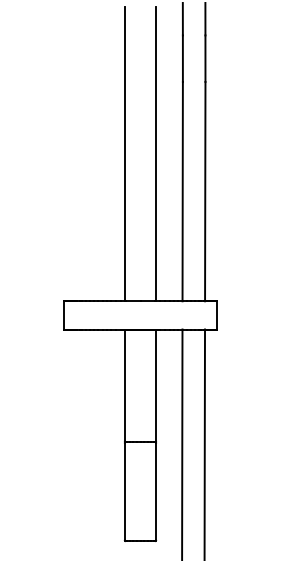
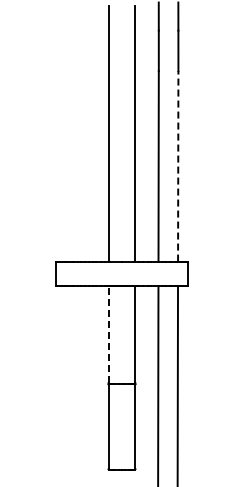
line: (205, 190) -> (178, 165), solid -> dashed
line: (124, 385) -> (108, 334), solid -> dashed

